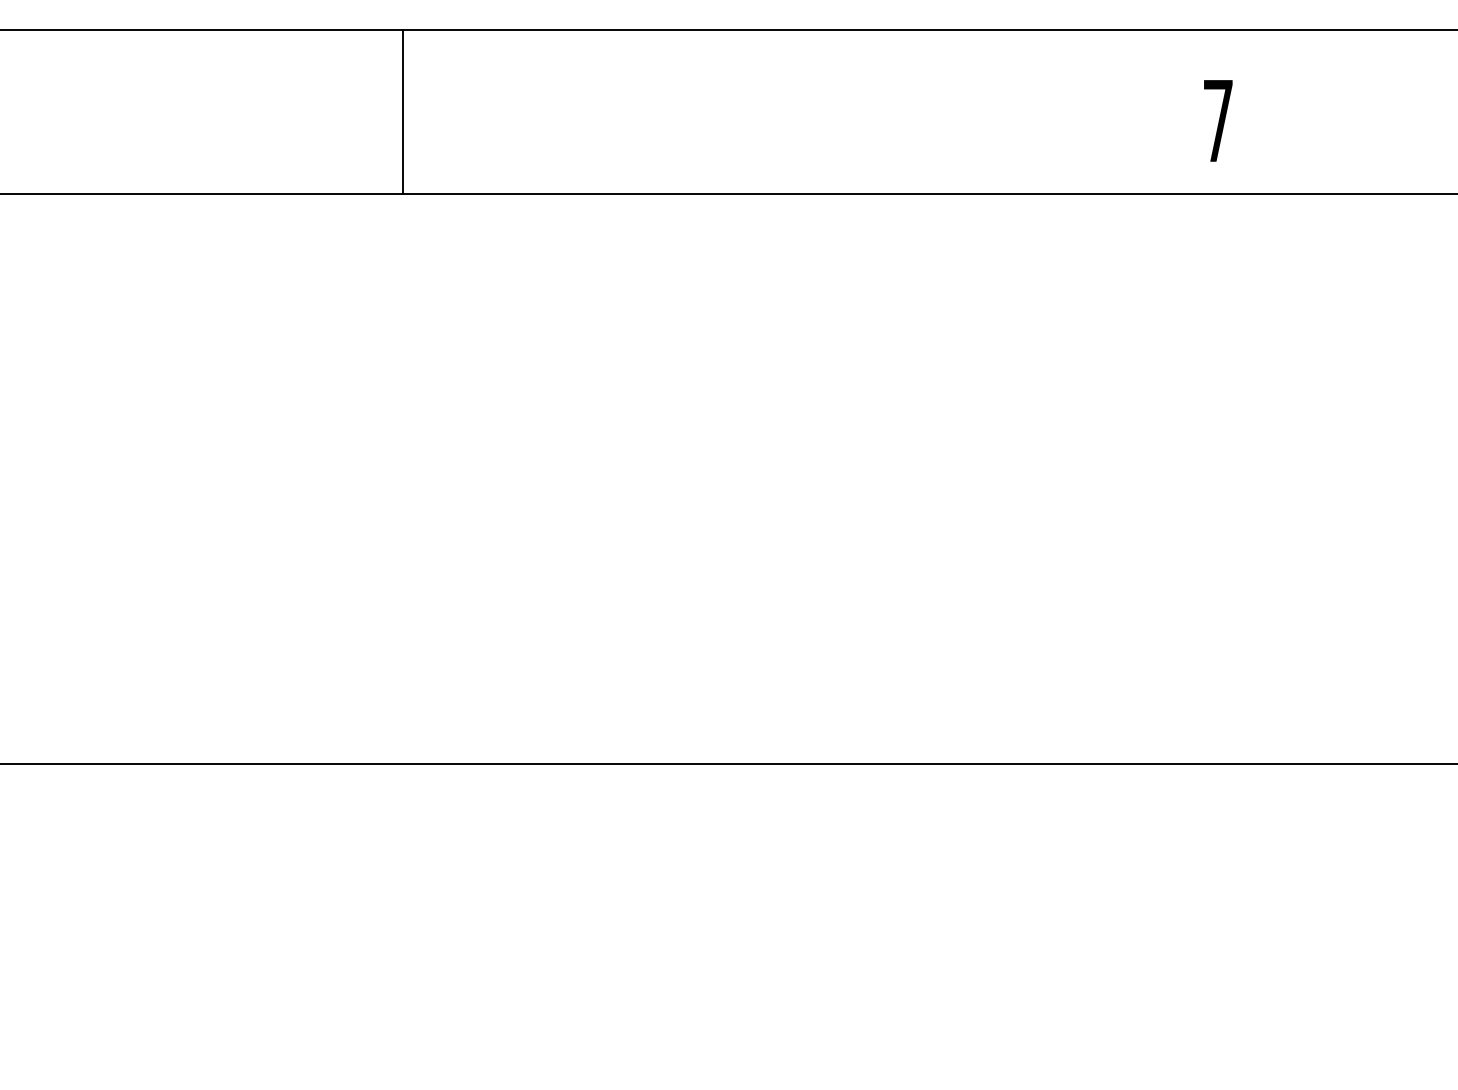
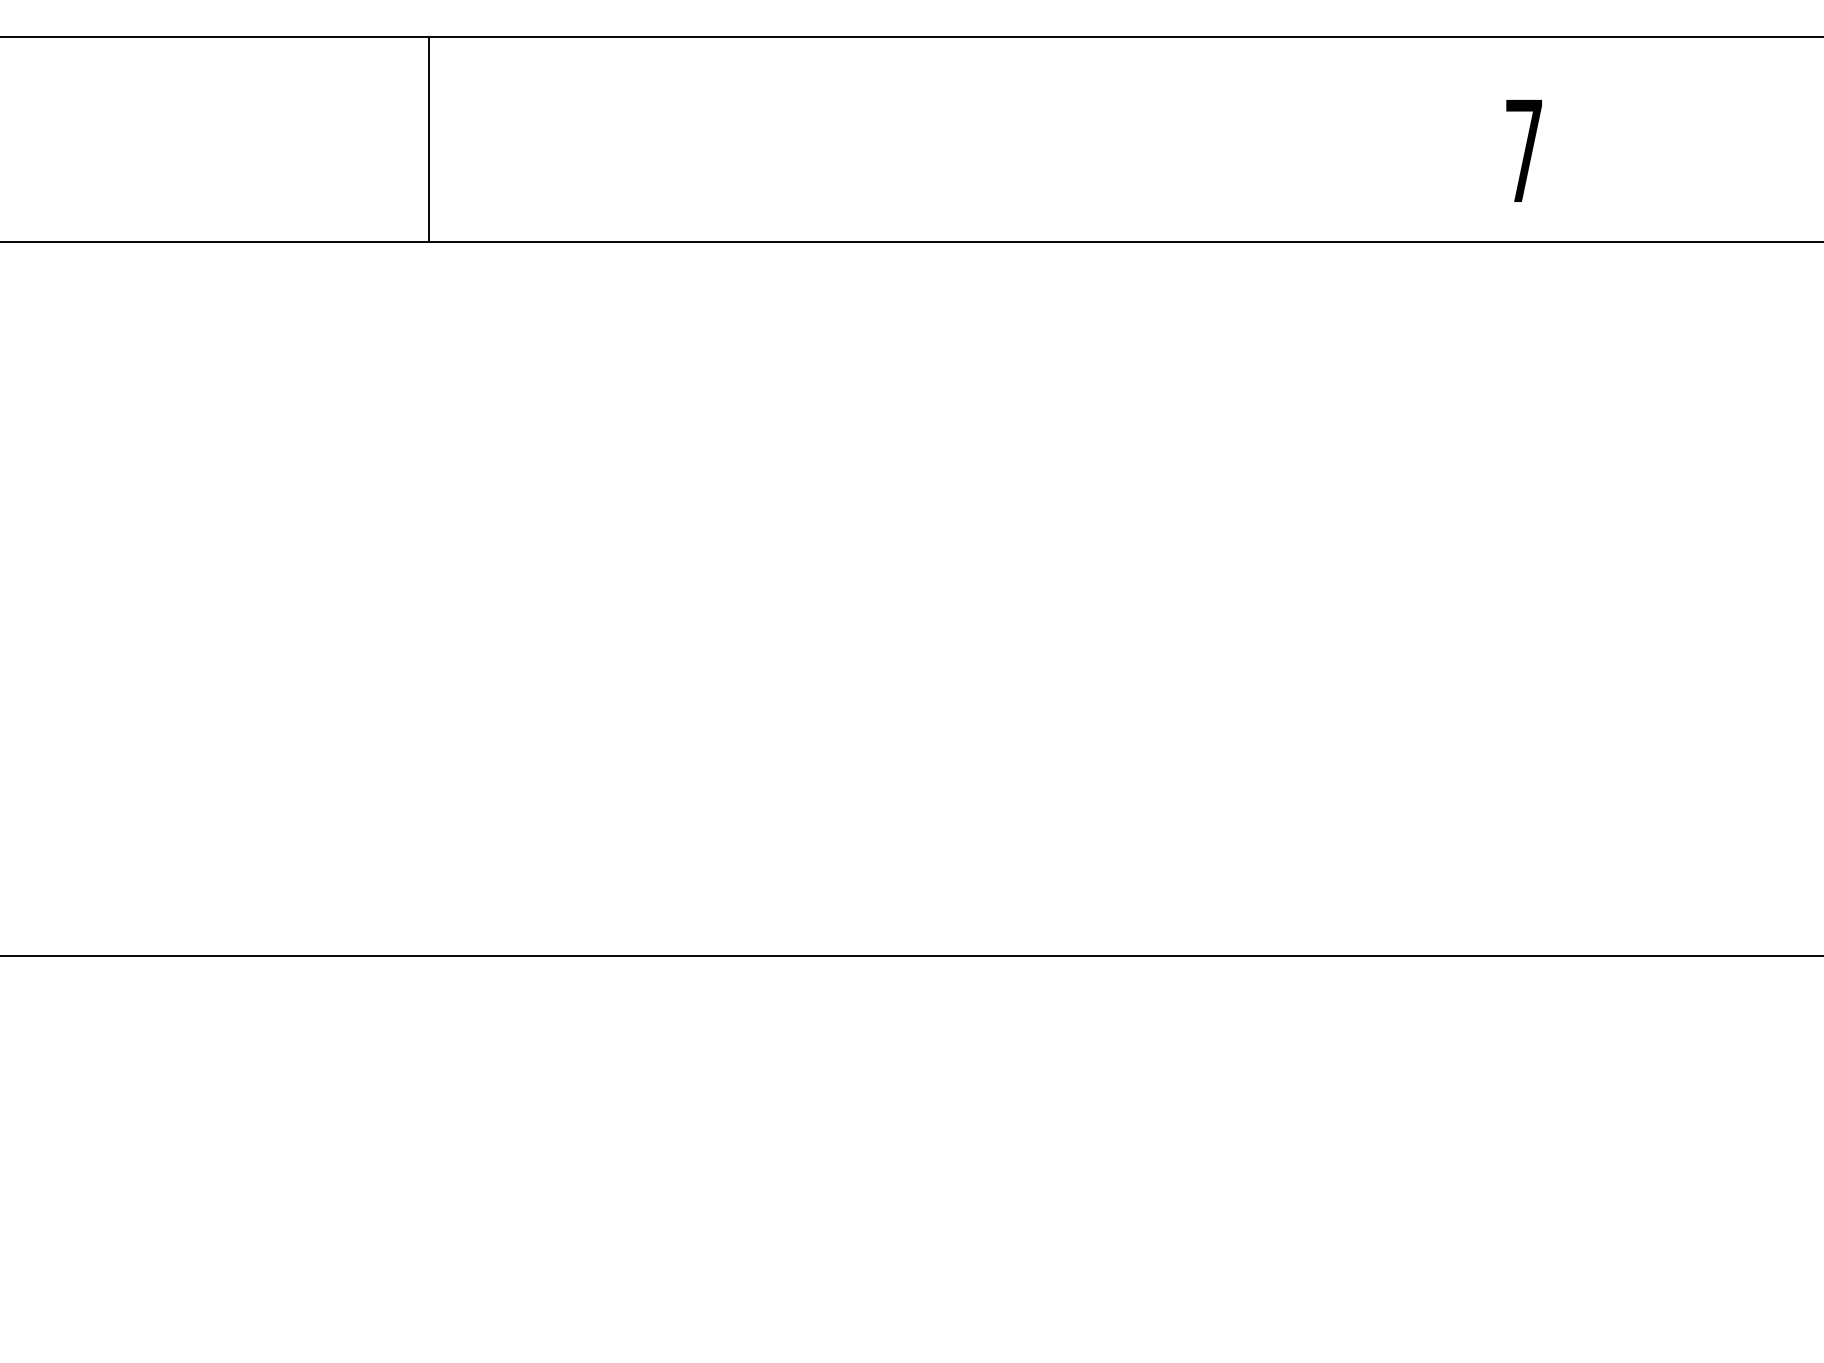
line: (402, 111) -> (428, 139), moved

